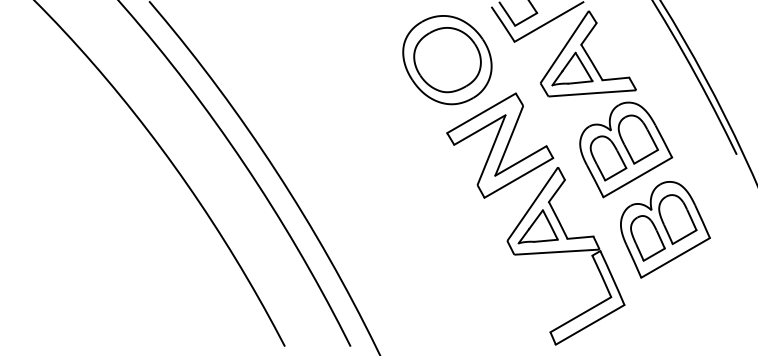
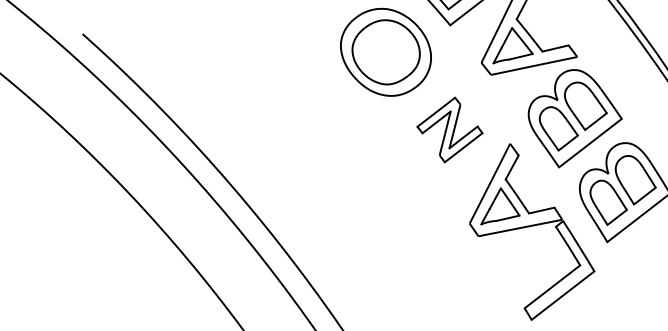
part: (500, 145) -> (450, 129), size x0.6

